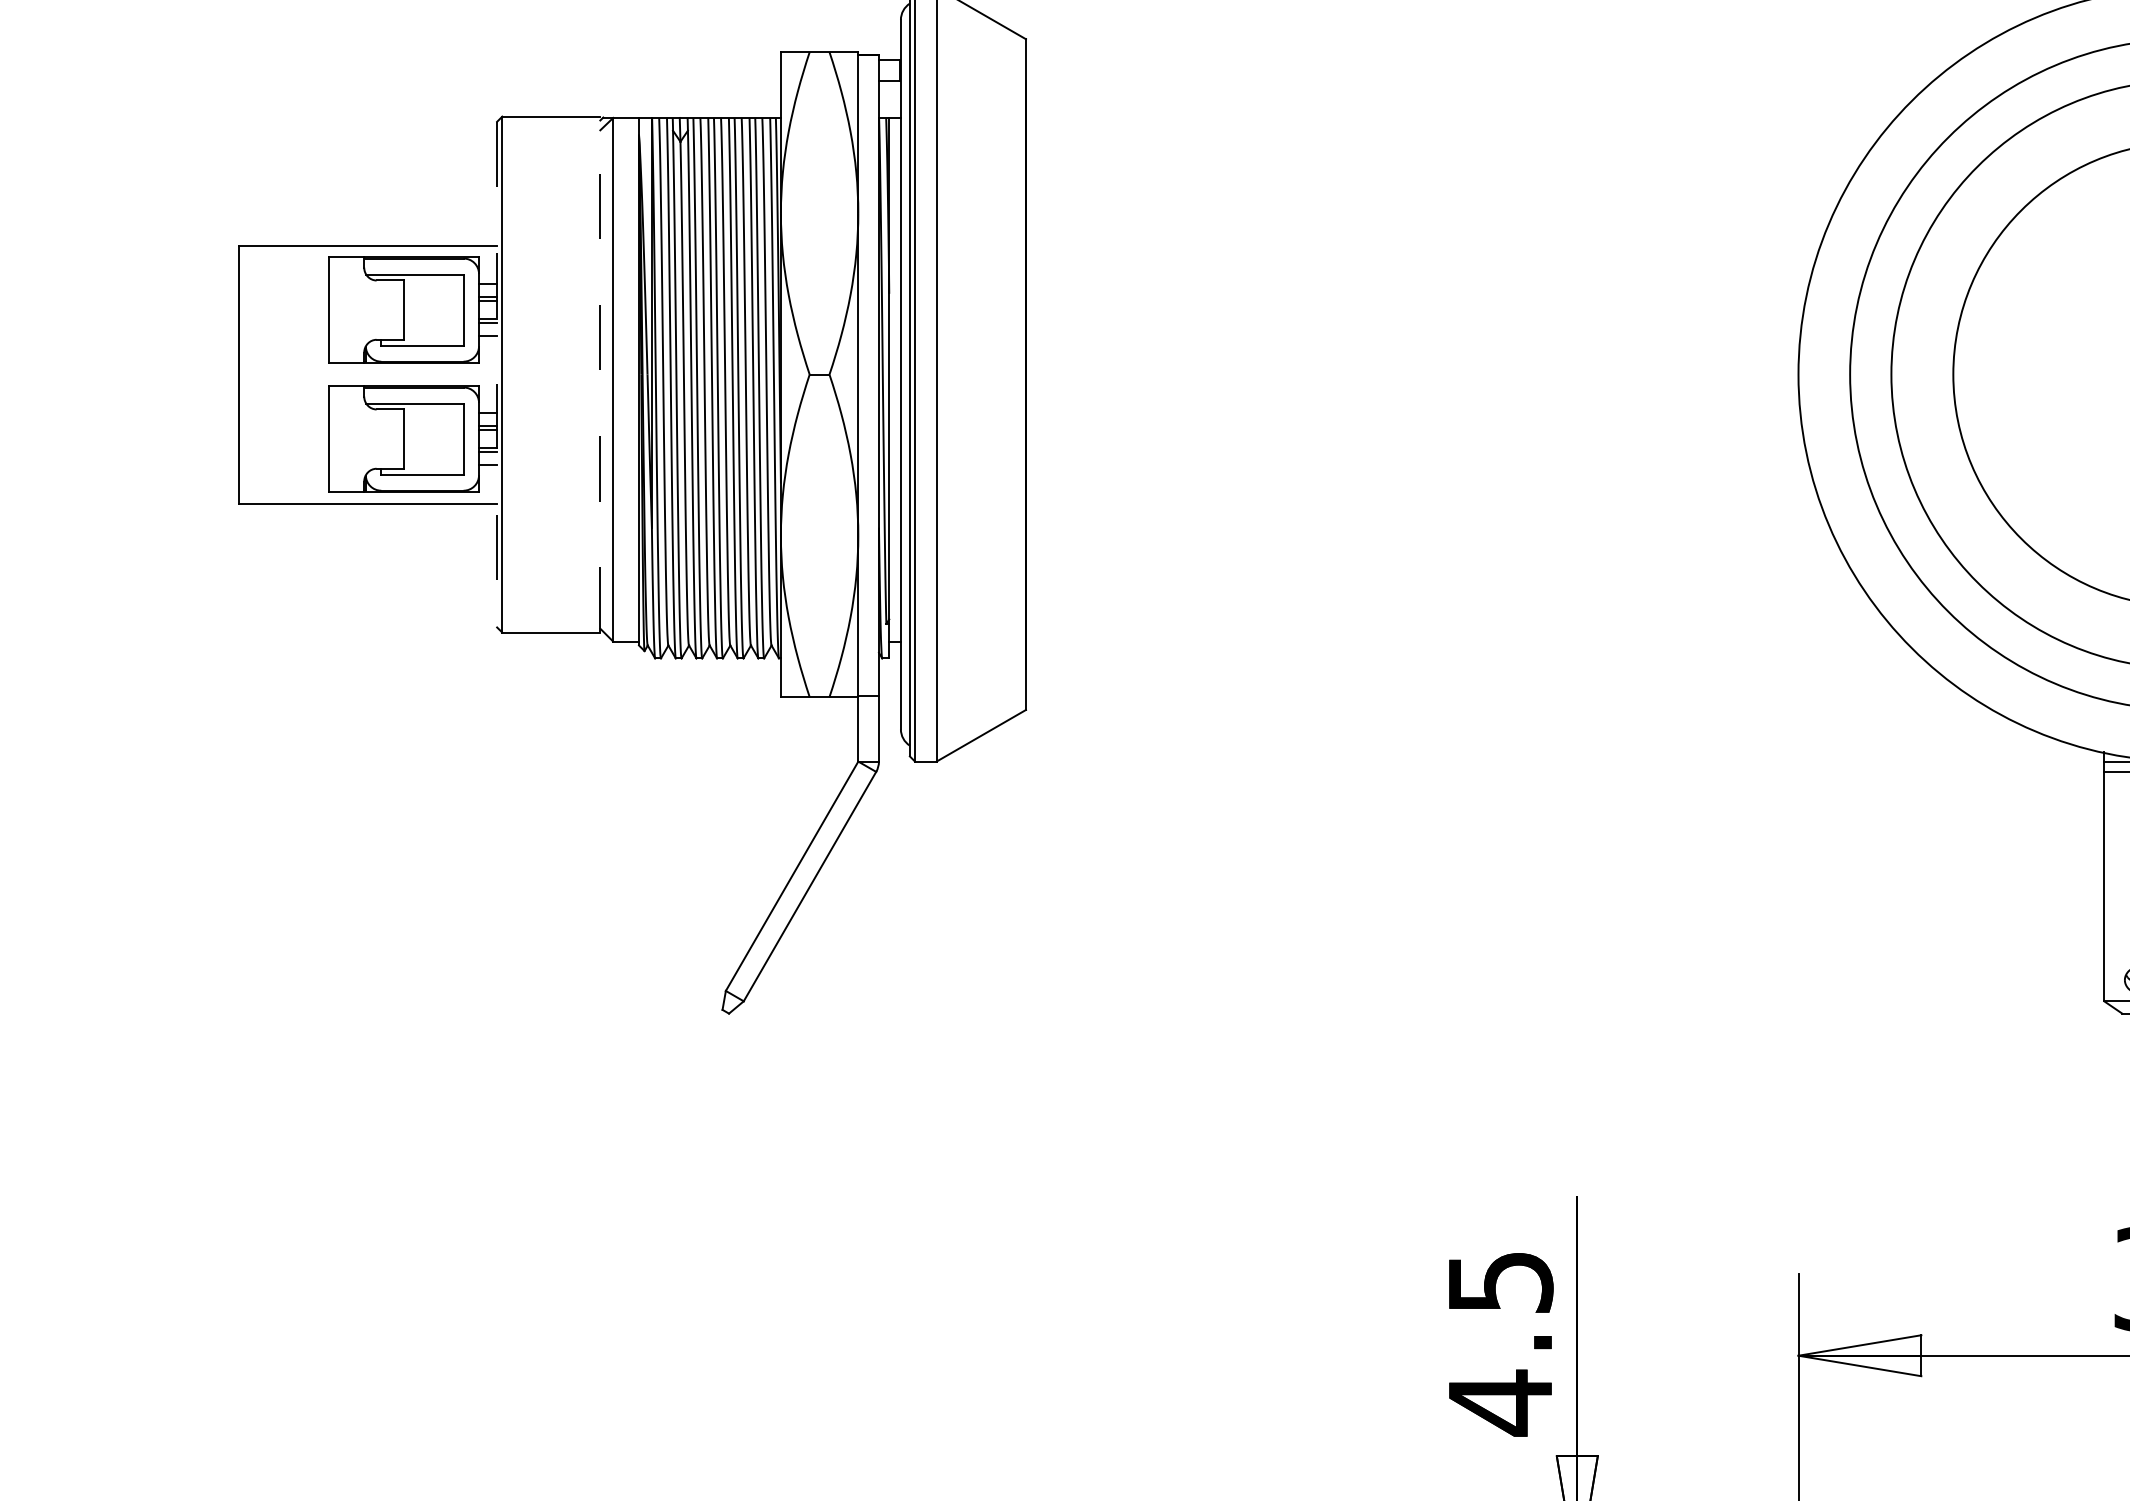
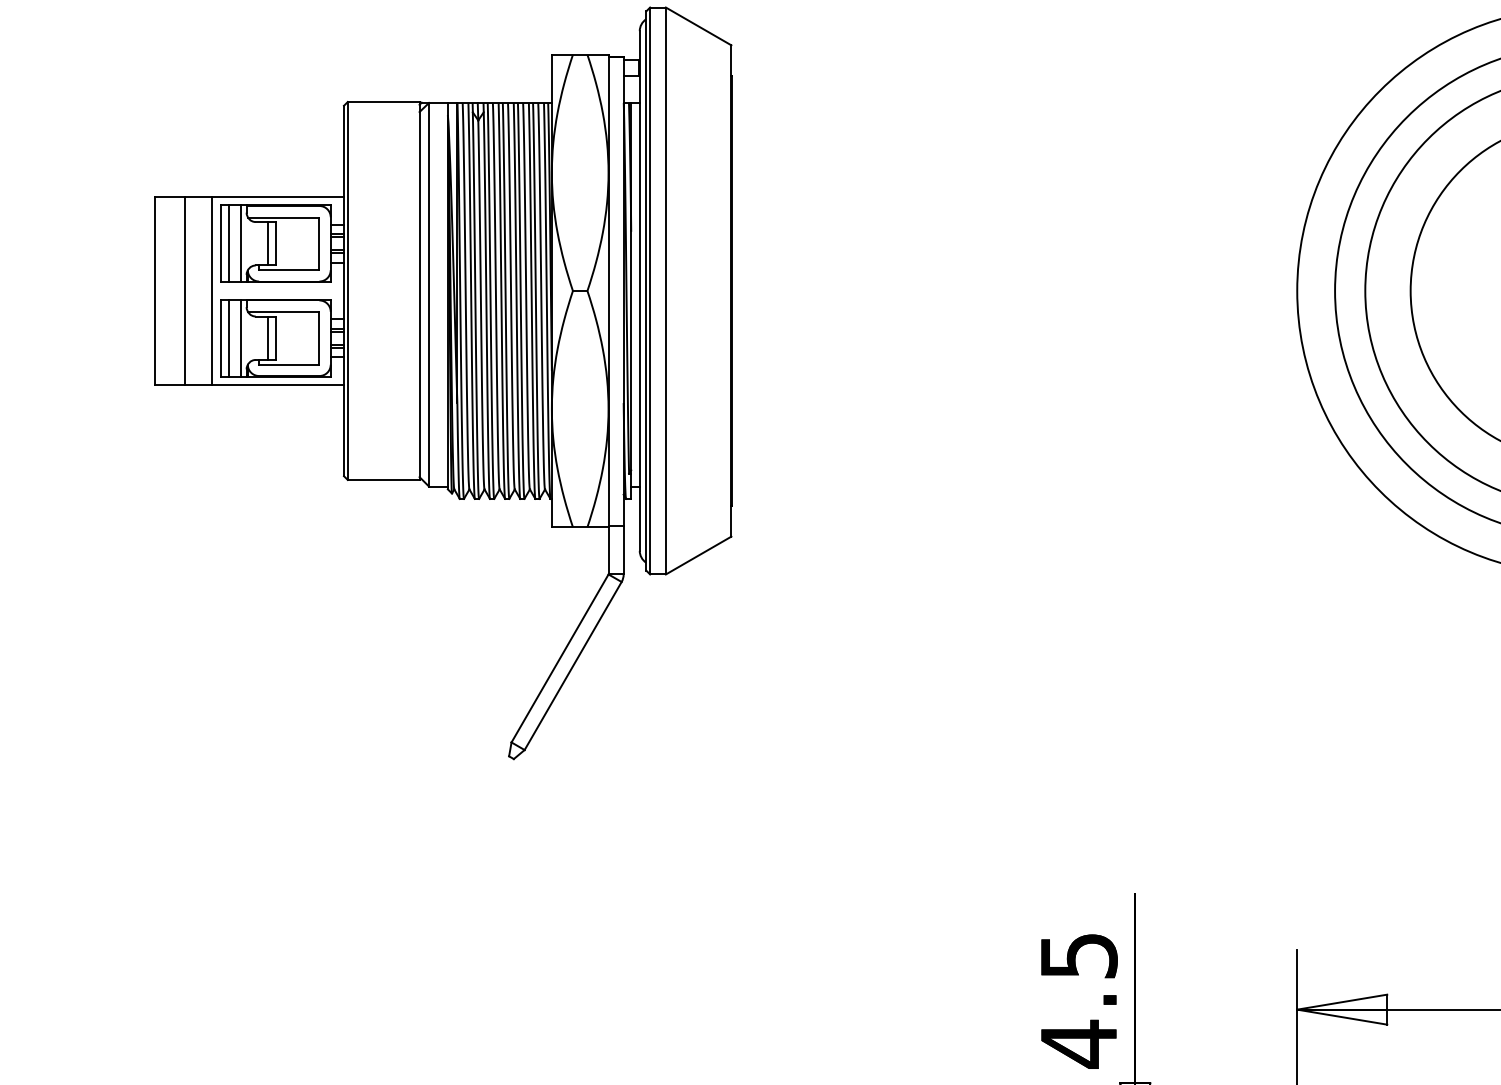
line: (393, 309) -> (268, 243), added
line: (339, 310) -> (228, 244), added
line: (356, 310) -> (240, 244), added
line: (280, 374) -> (185, 290), added
line: (316, 374) -> (211, 290), added
line: (497, 374) -> (344, 290), dashed -> solid
line: (600, 374) -> (419, 290), dashed -> solid
line: (393, 438) -> (268, 337), added
line: (339, 439) -> (228, 338), added
line: (356, 439) -> (240, 338), added

